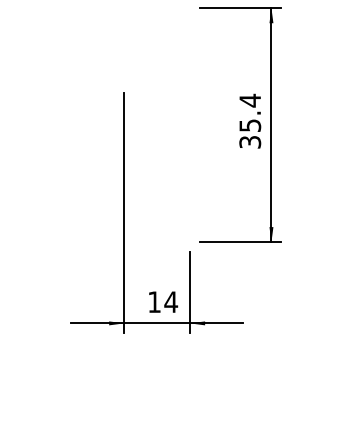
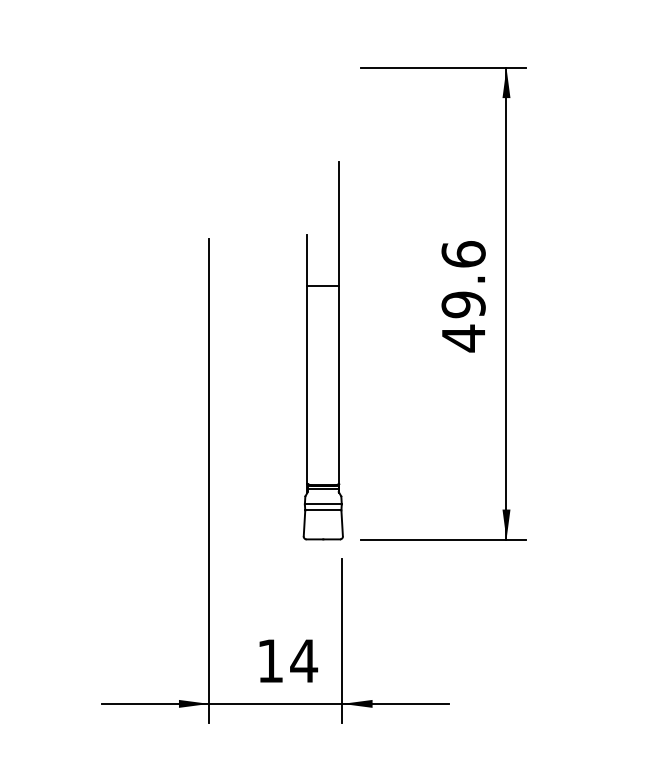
text: (250, 121) -> (464, 296), 35.4 -> 49.6
part: (180, 148) -> (322, 350), added

